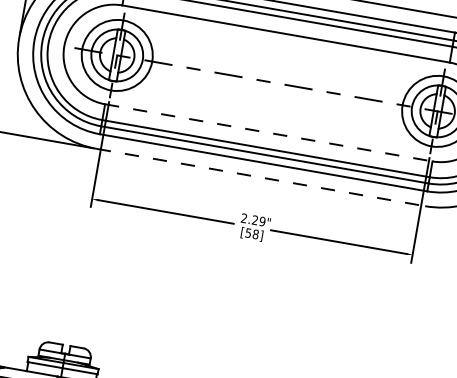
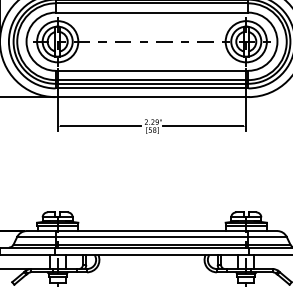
line: (269, 132) -> (152, 70), dashed -> solid
line: (261, 178) -> (152, 97), dashed -> solid

